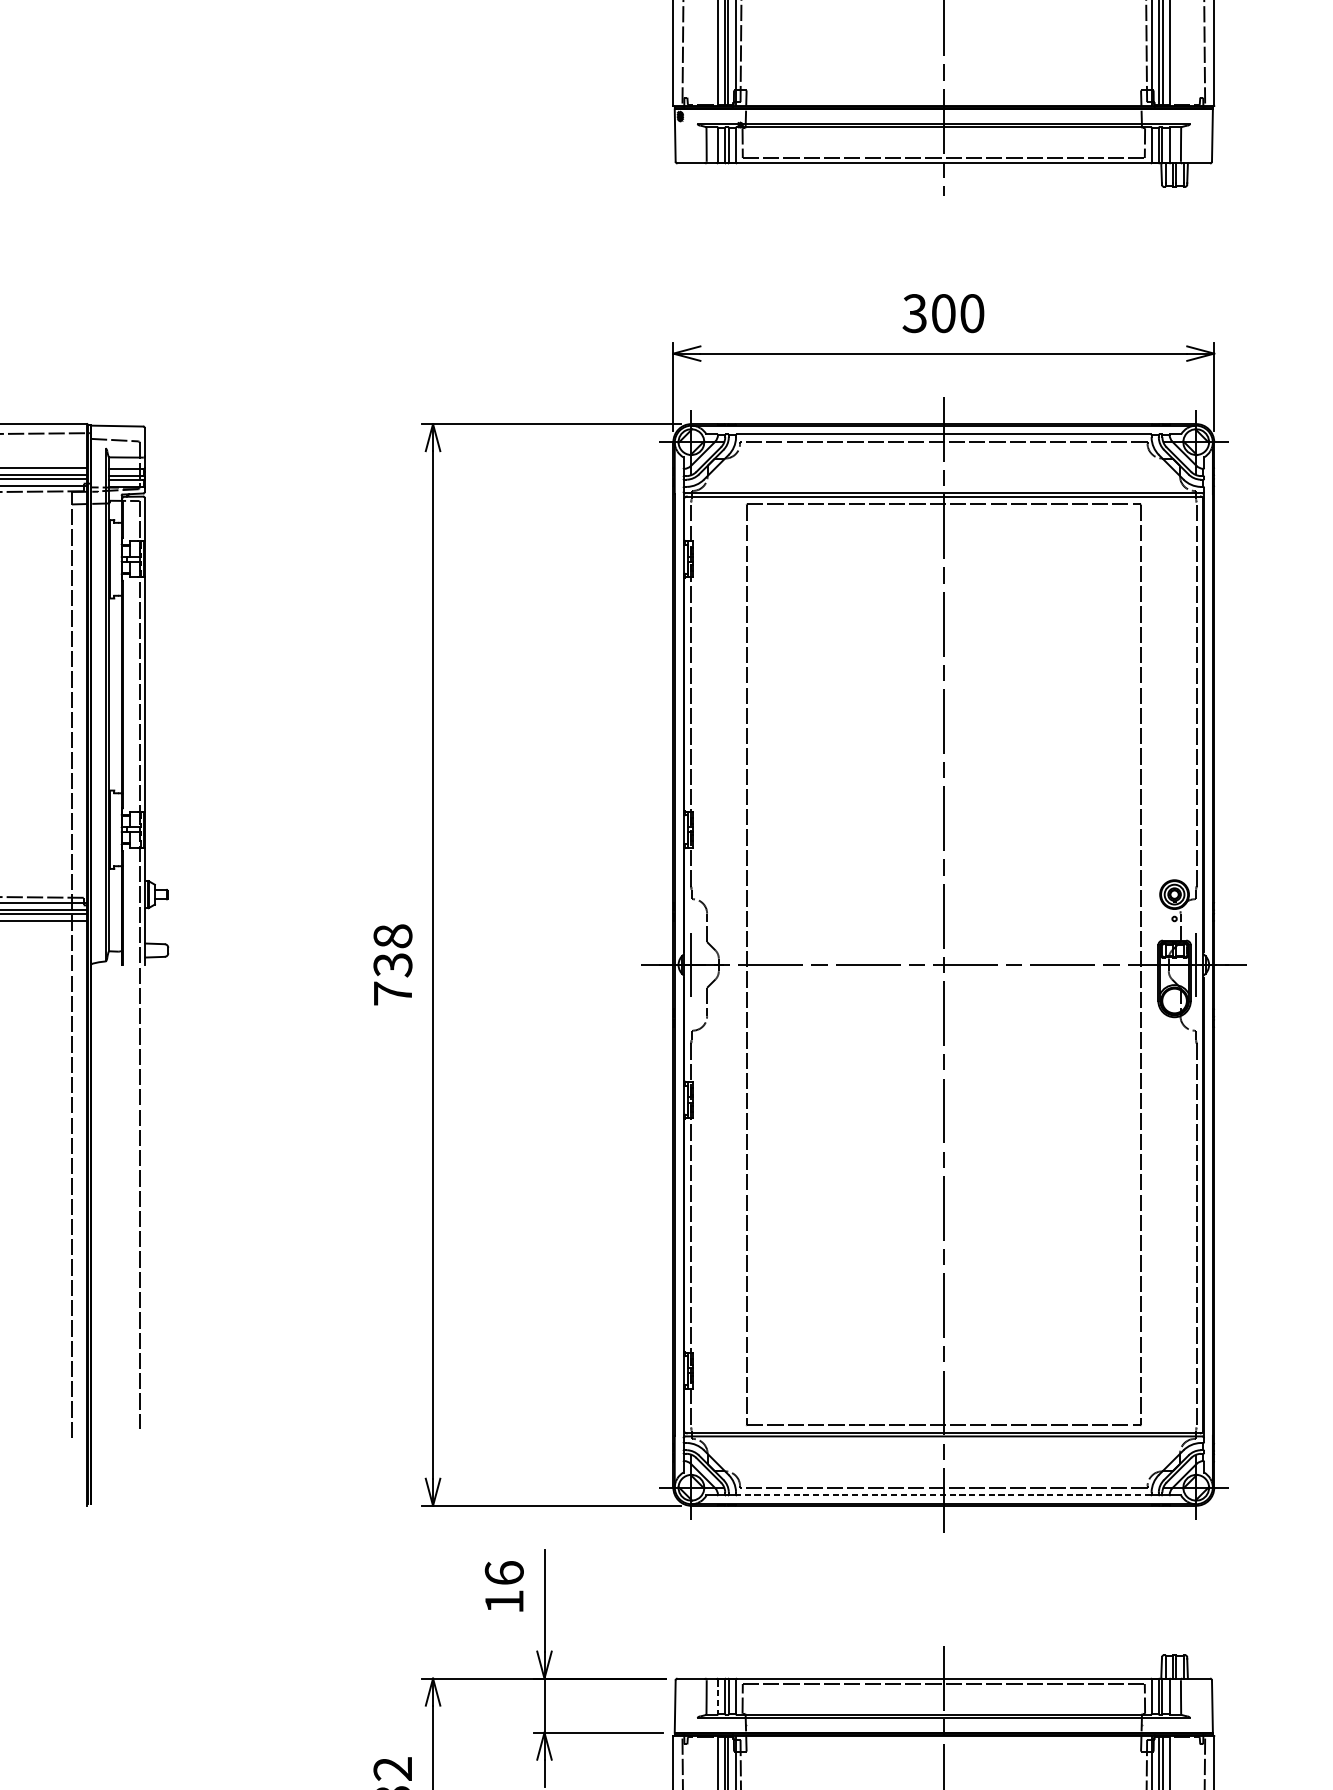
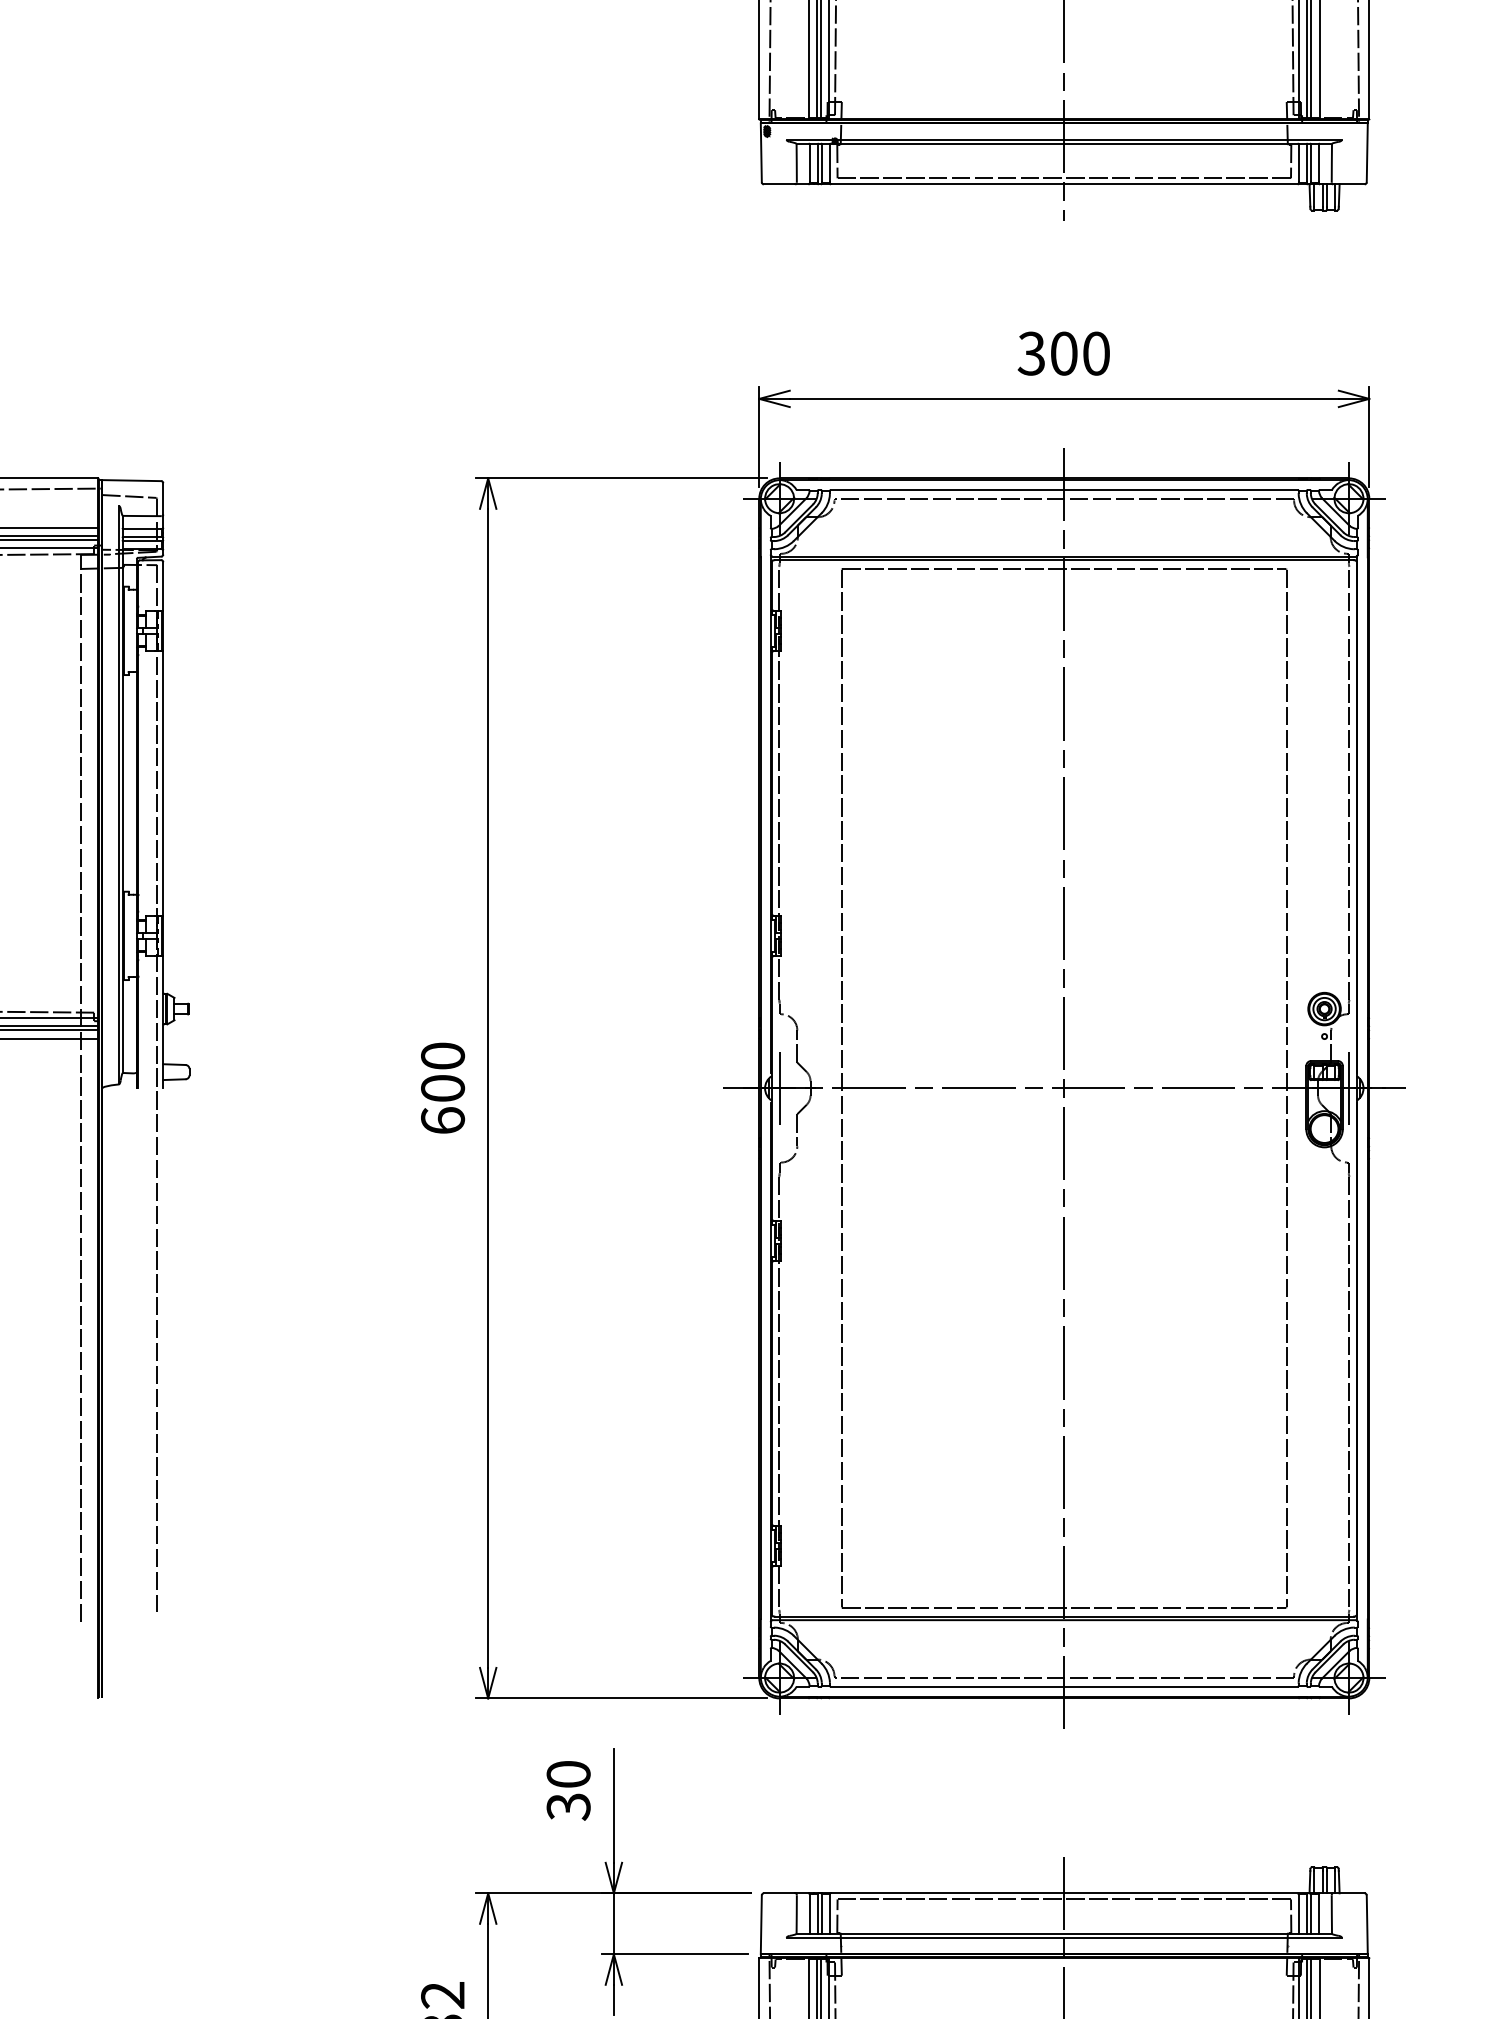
text: (393, 964) -> (443, 1087), 738 -> 600
line: (943, 1495) -> (1063, 1686), dashed -> solid
text: (504, 1587) -> (568, 1790), 16 -> 30
line: (717, 1698) -> (809, 1915), dashed -> solid

